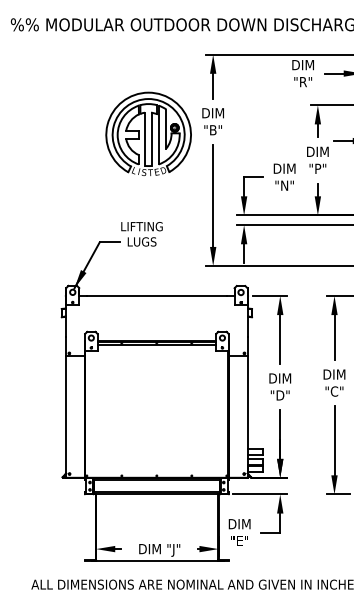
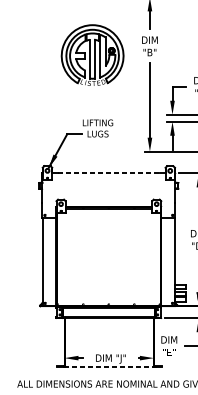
part: (148, 133) -> (92, 54), moved
line: (157, 295) -> (109, 173), solid -> dashed
line: (157, 560) -> (109, 366), solid -> dashed

